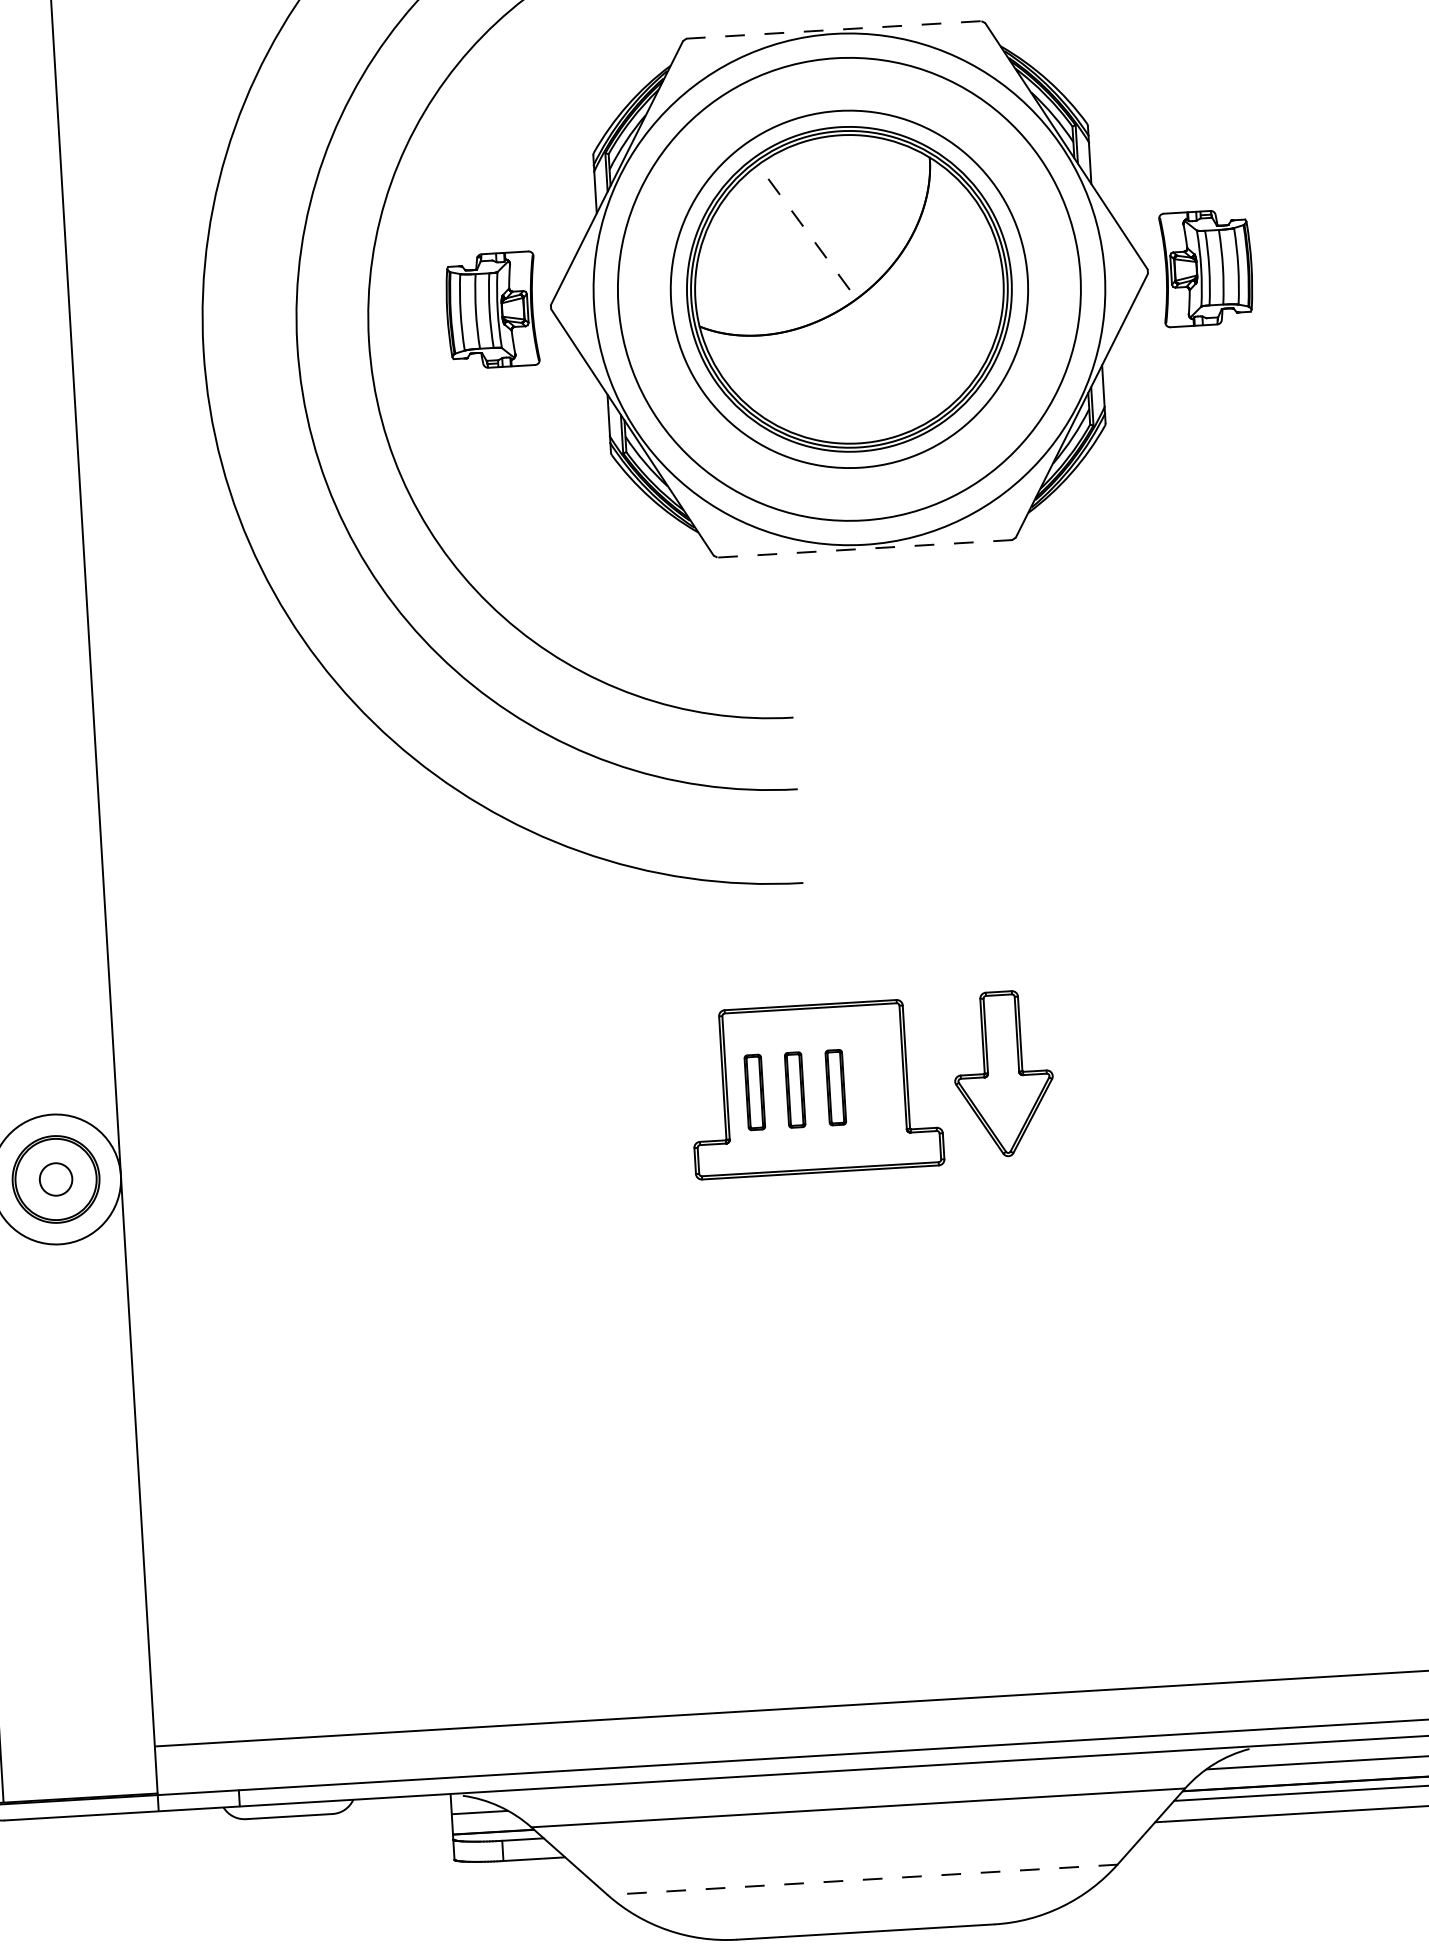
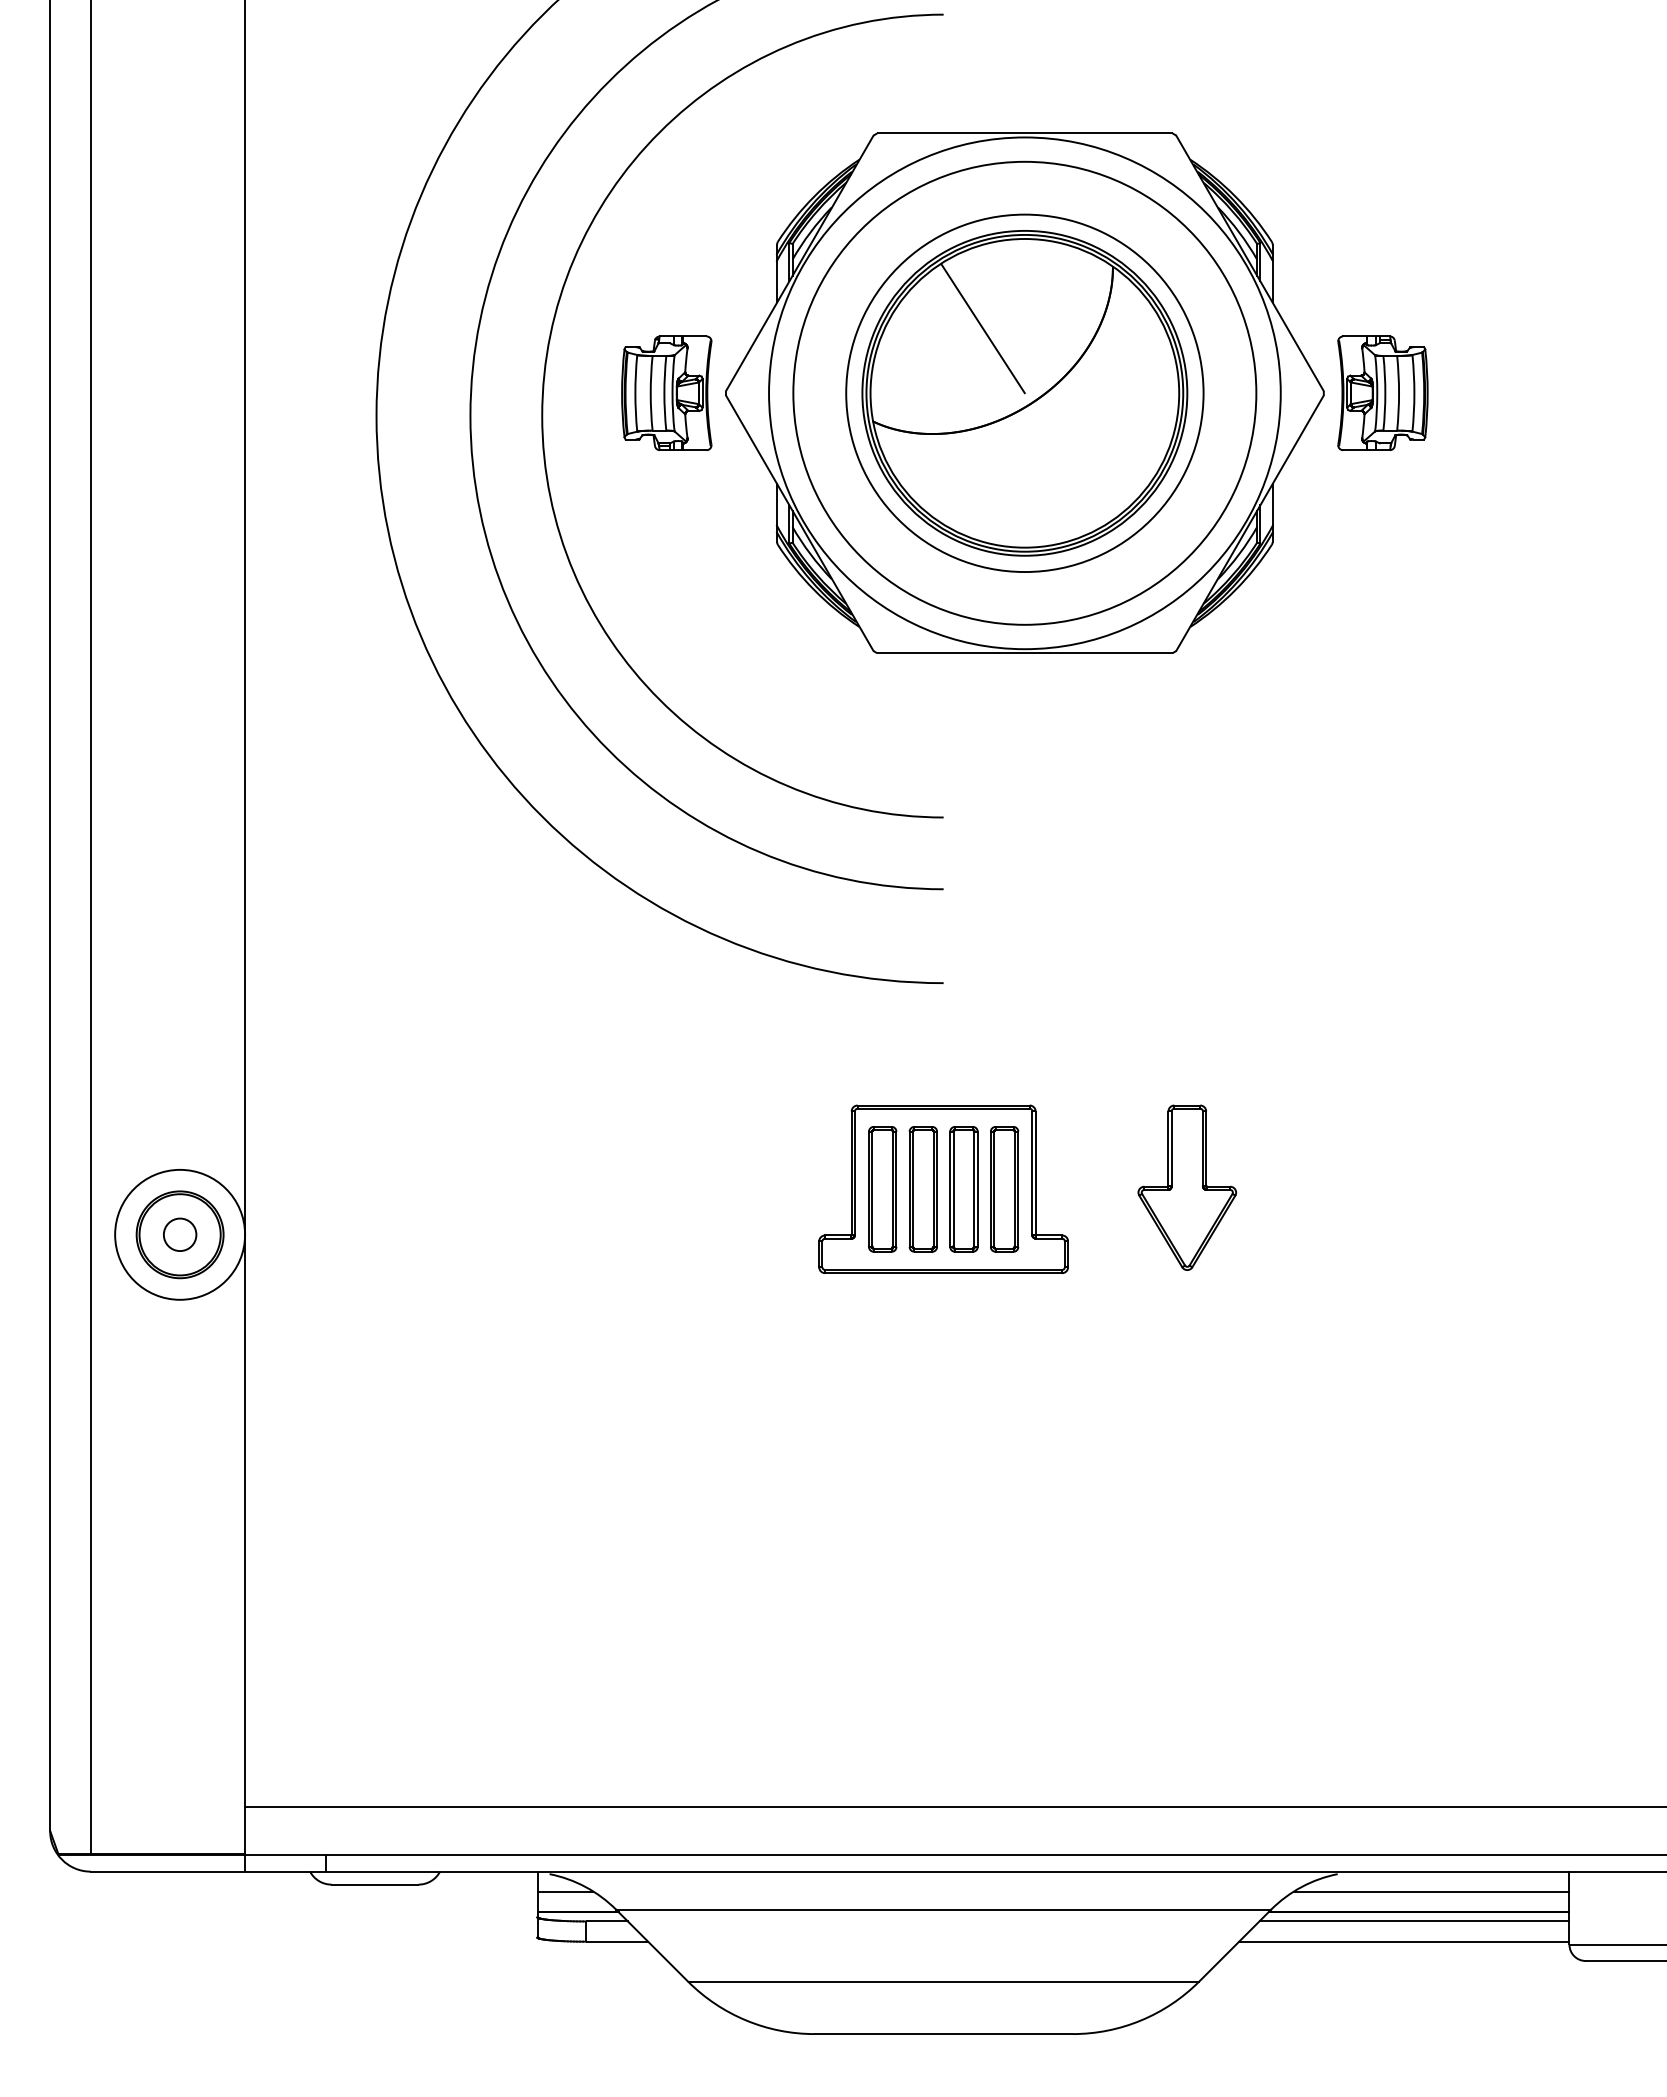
line: (834, 29) -> (1025, 133), dashed -> solid
line: (804, 227) -> (983, 328), dashed -> solid
line: (864, 549) -> (1024, 653), dashed -> solid
part: (1003, 1073) -> (1187, 1187), moved
part: (876, 1085) -> (1004, 1189), added
part: (835, 1087) -> (963, 1189), size x1.67
part: (794, 1090) -> (922, 1189), size x1.67
part: (754, 1092) -> (882, 1189), size x1.67
line: (862, 1879) -> (943, 1981), dashed -> solid

